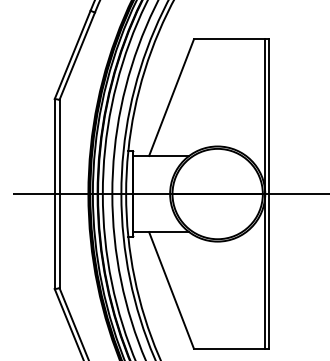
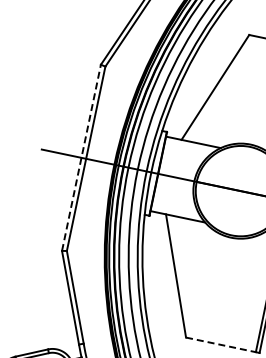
line: (54, 193) -> (81, 157), solid -> dashed
line: (229, 348) -> (220, 344), solid -> dashed

